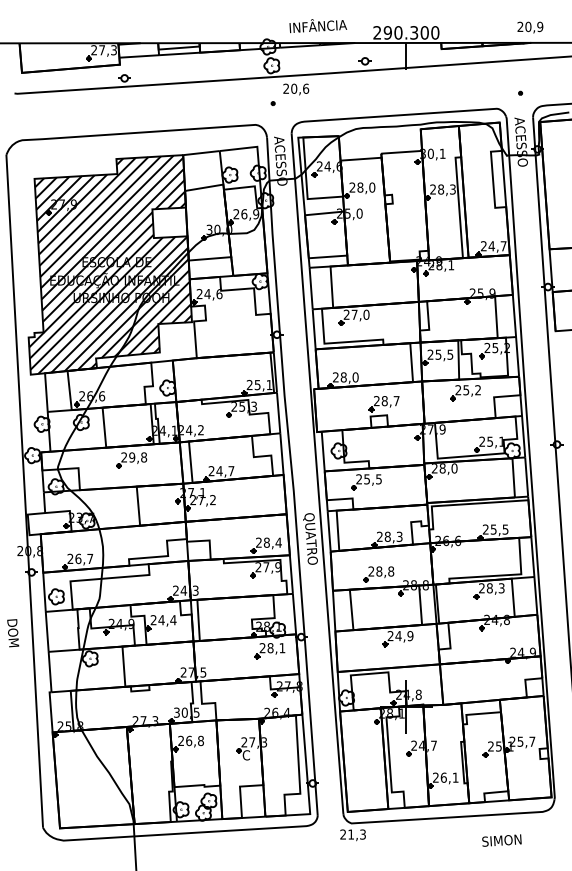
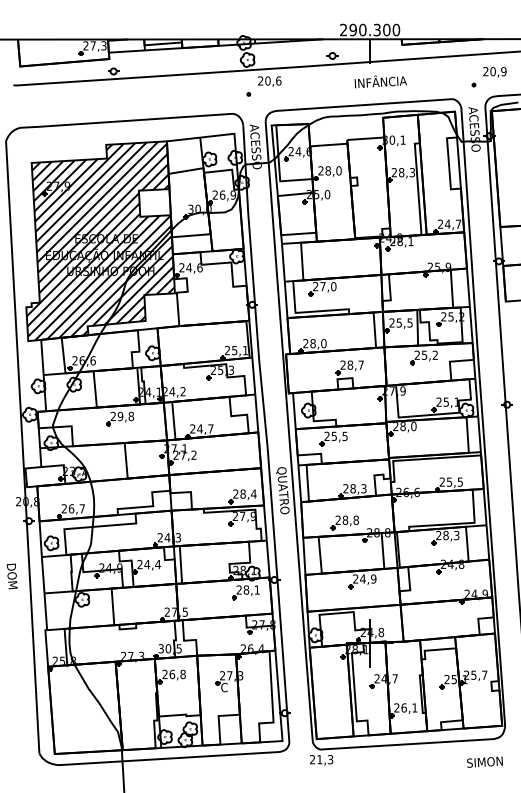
text: (317, 25) -> (380, 81), moved
text: (529, 27) -> (494, 72), moved
text: (501, 839) -> (484, 761), moved

